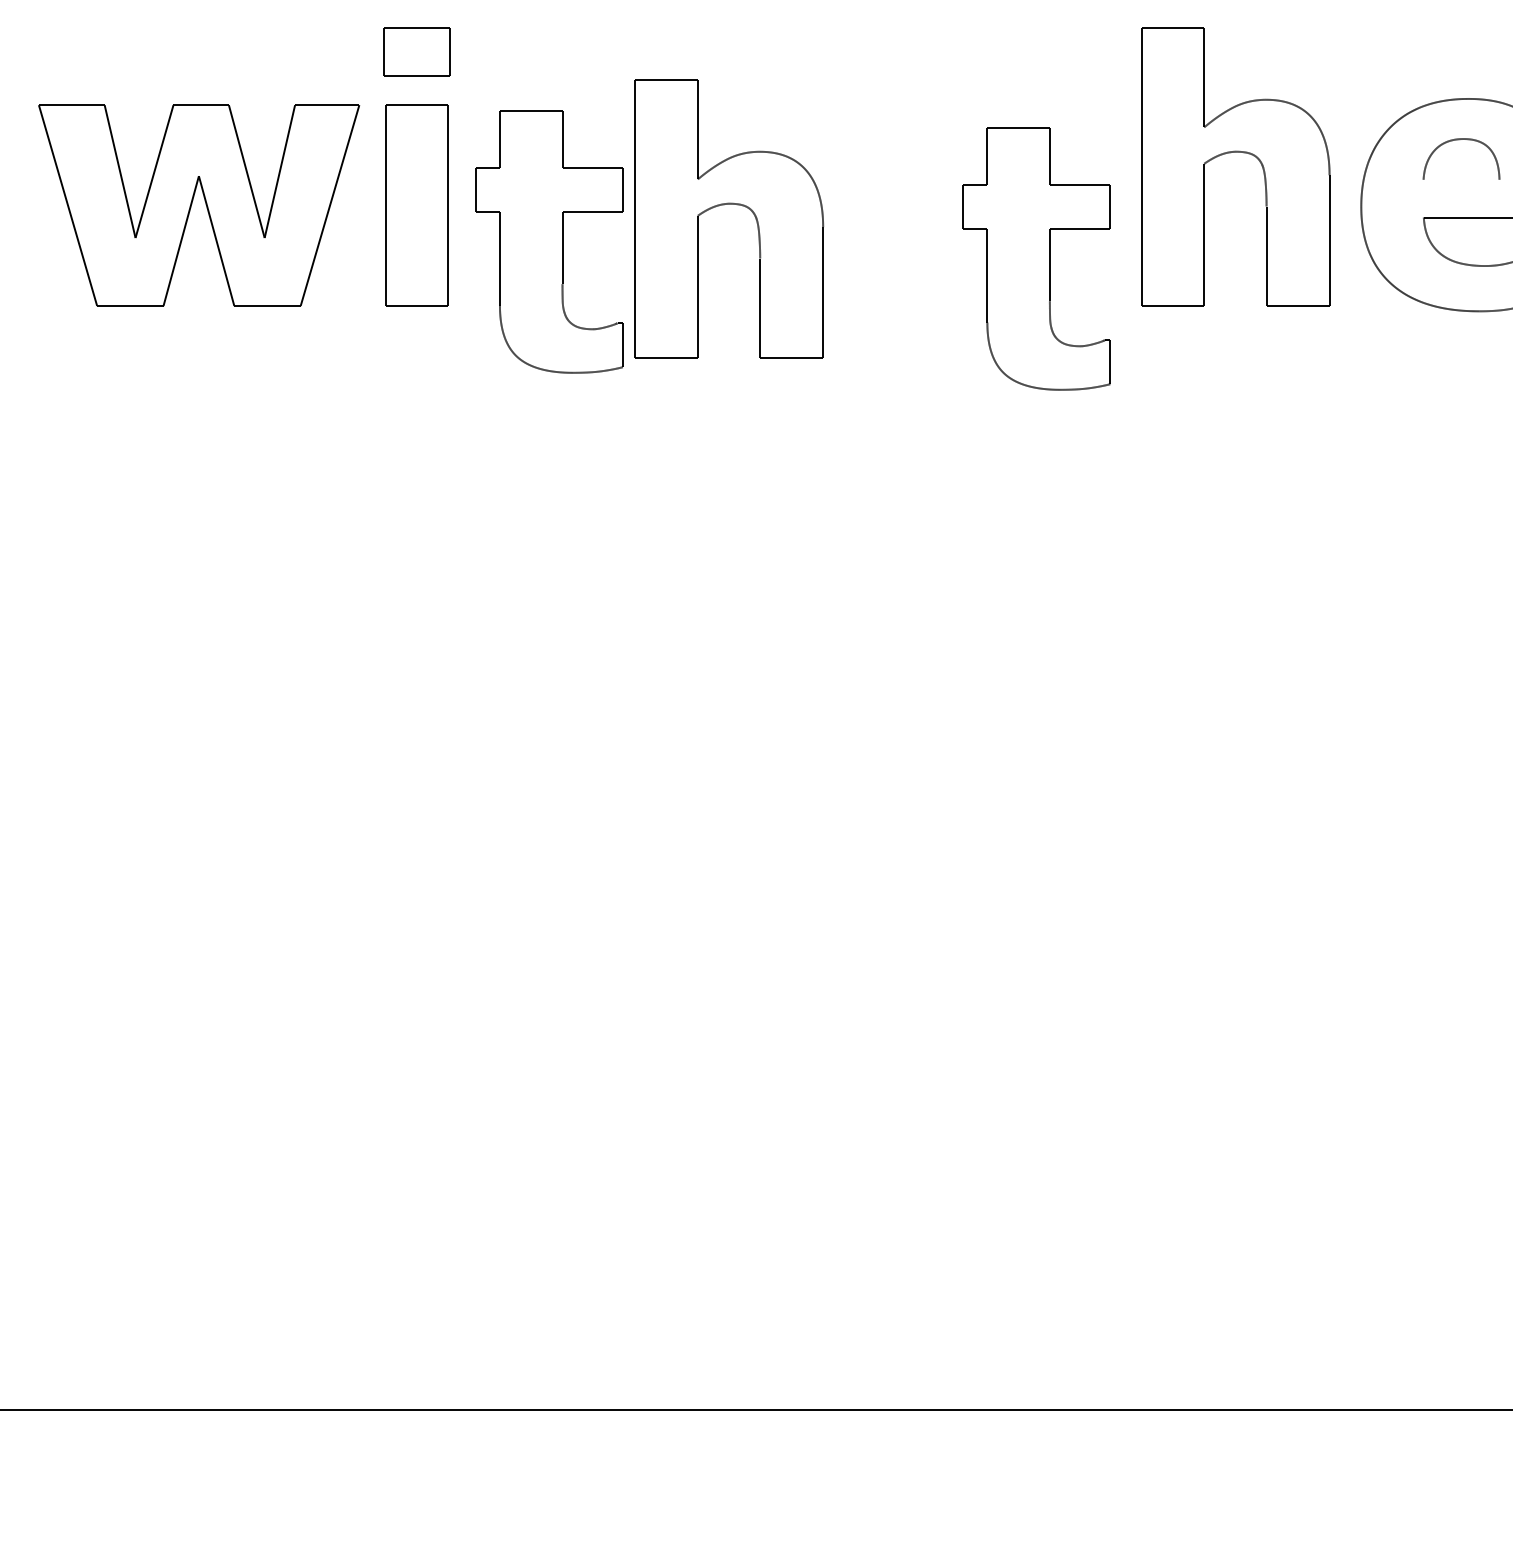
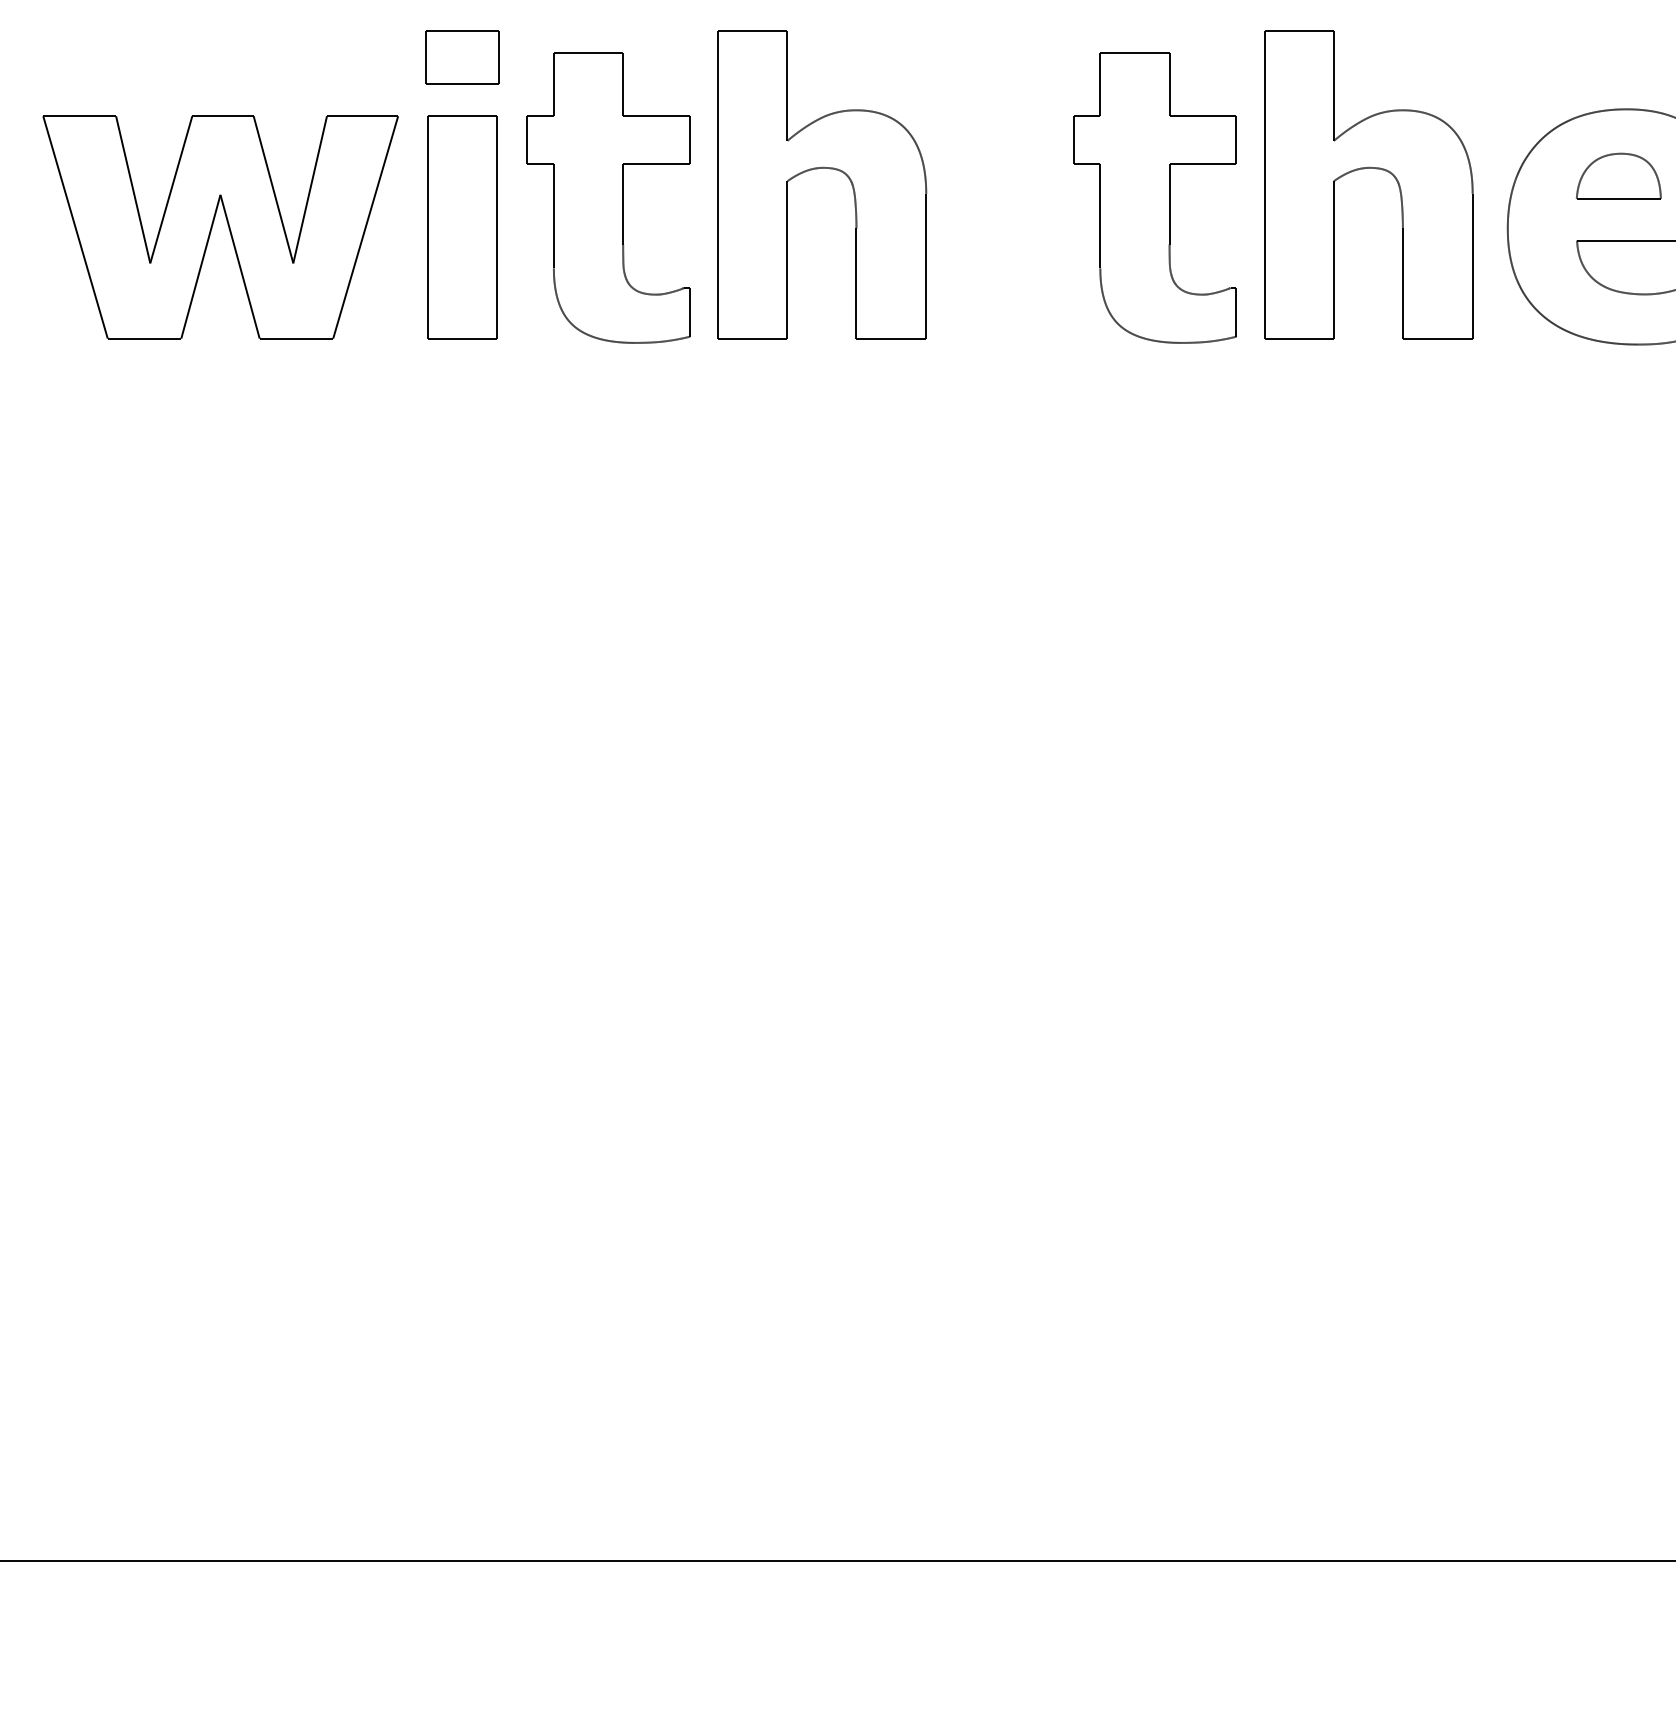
line: (1461, 179) -> (1618, 198), added
part: (724, 205) -> (816, 169), moved
part: (549, 241) -> (608, 197), moved
part: (1036, 258) -> (1154, 197), moved

